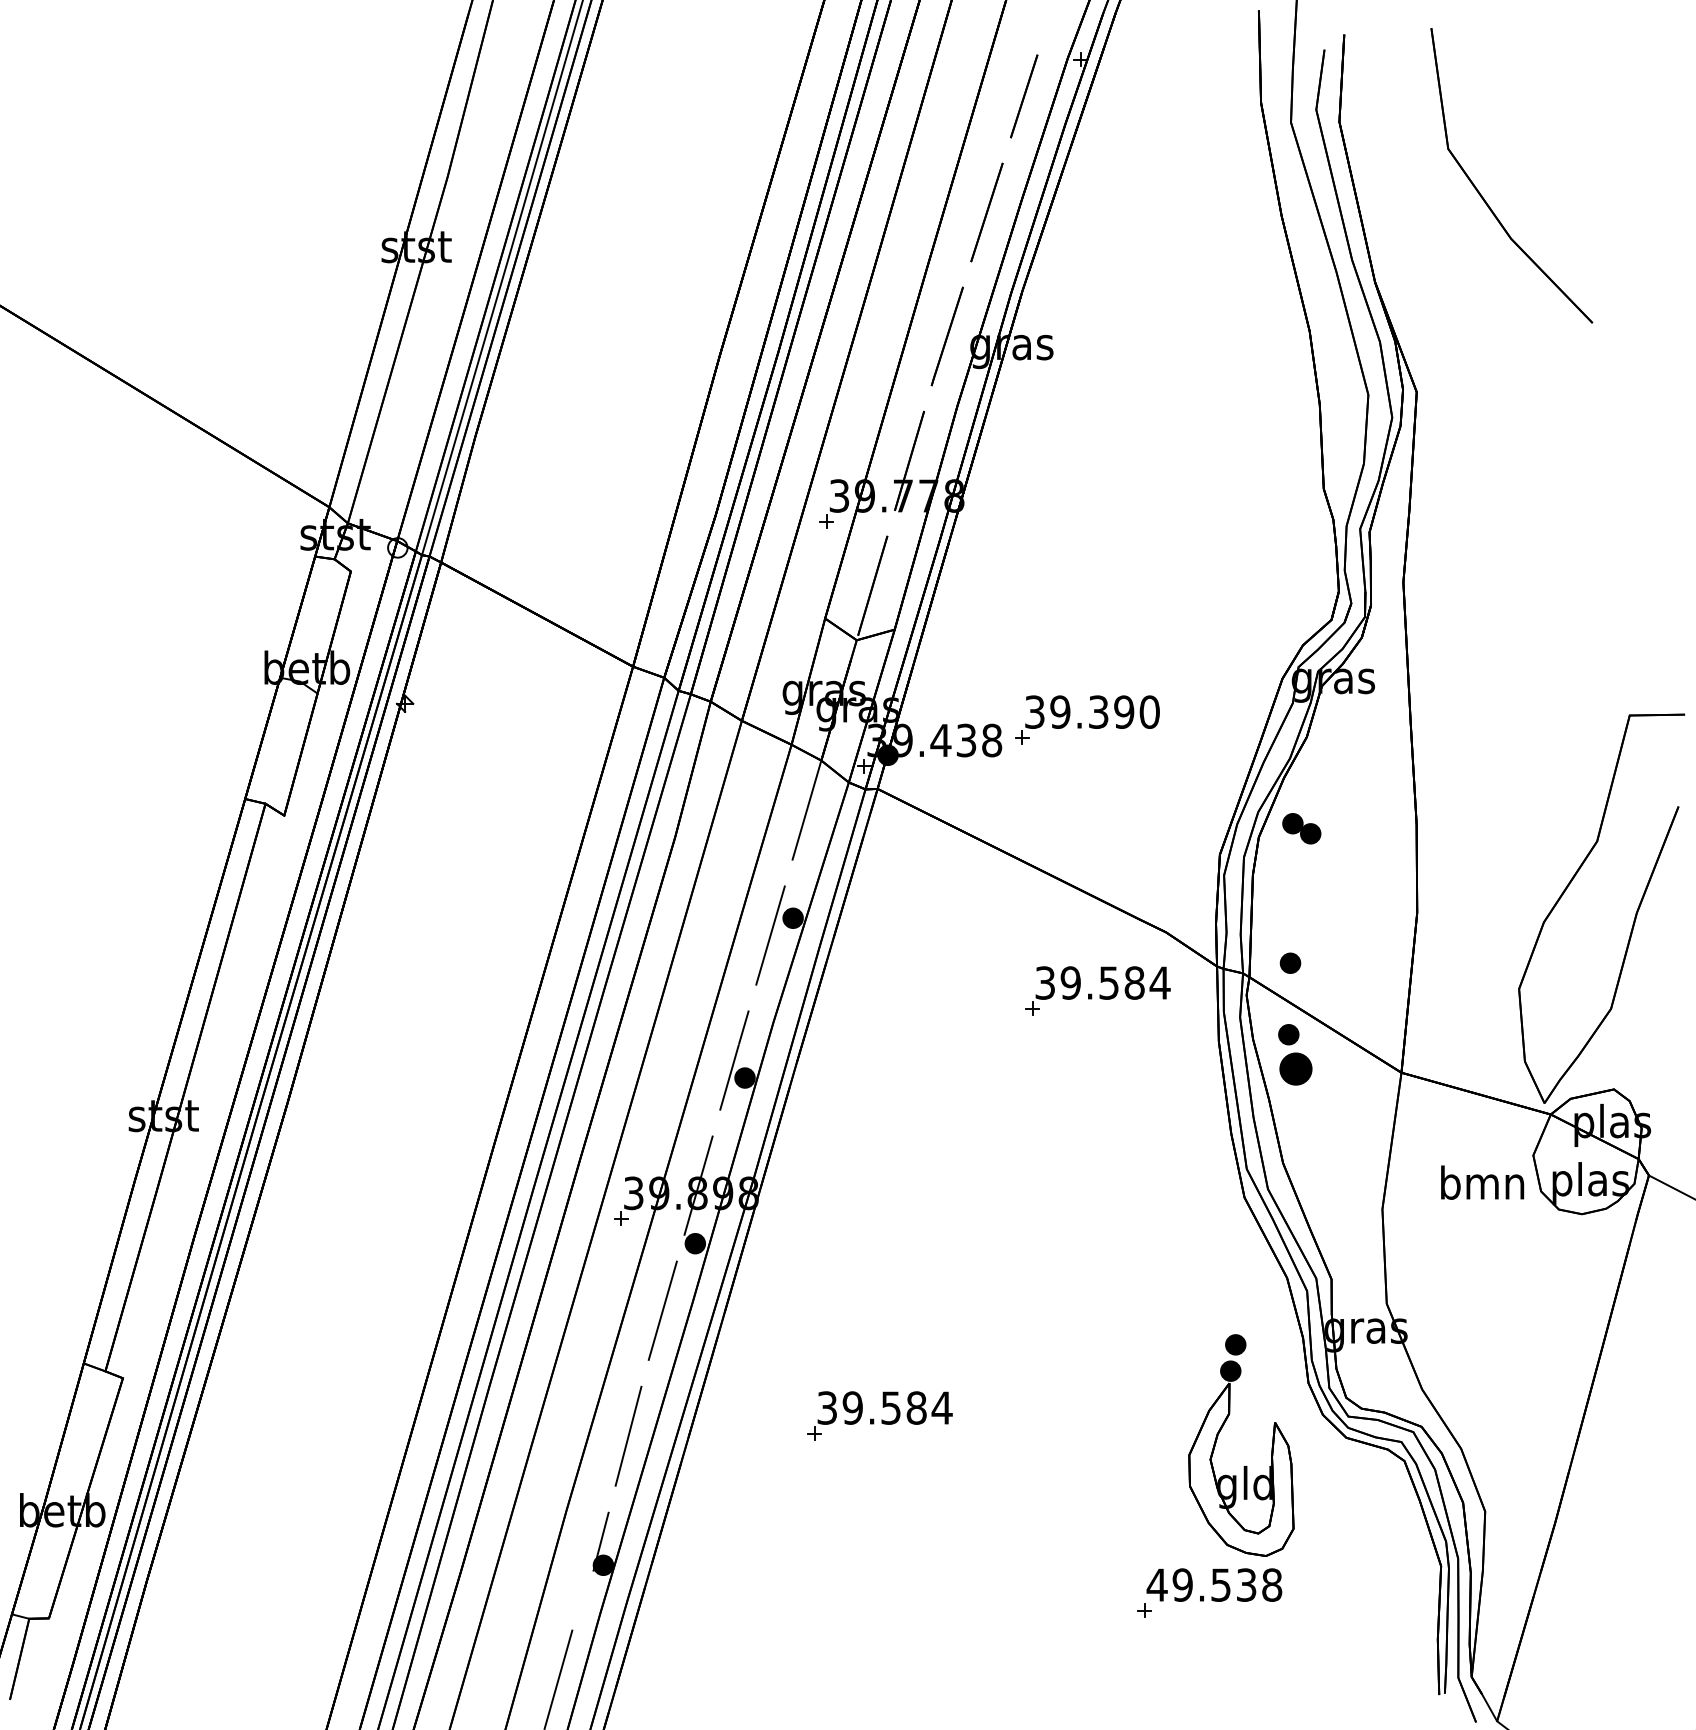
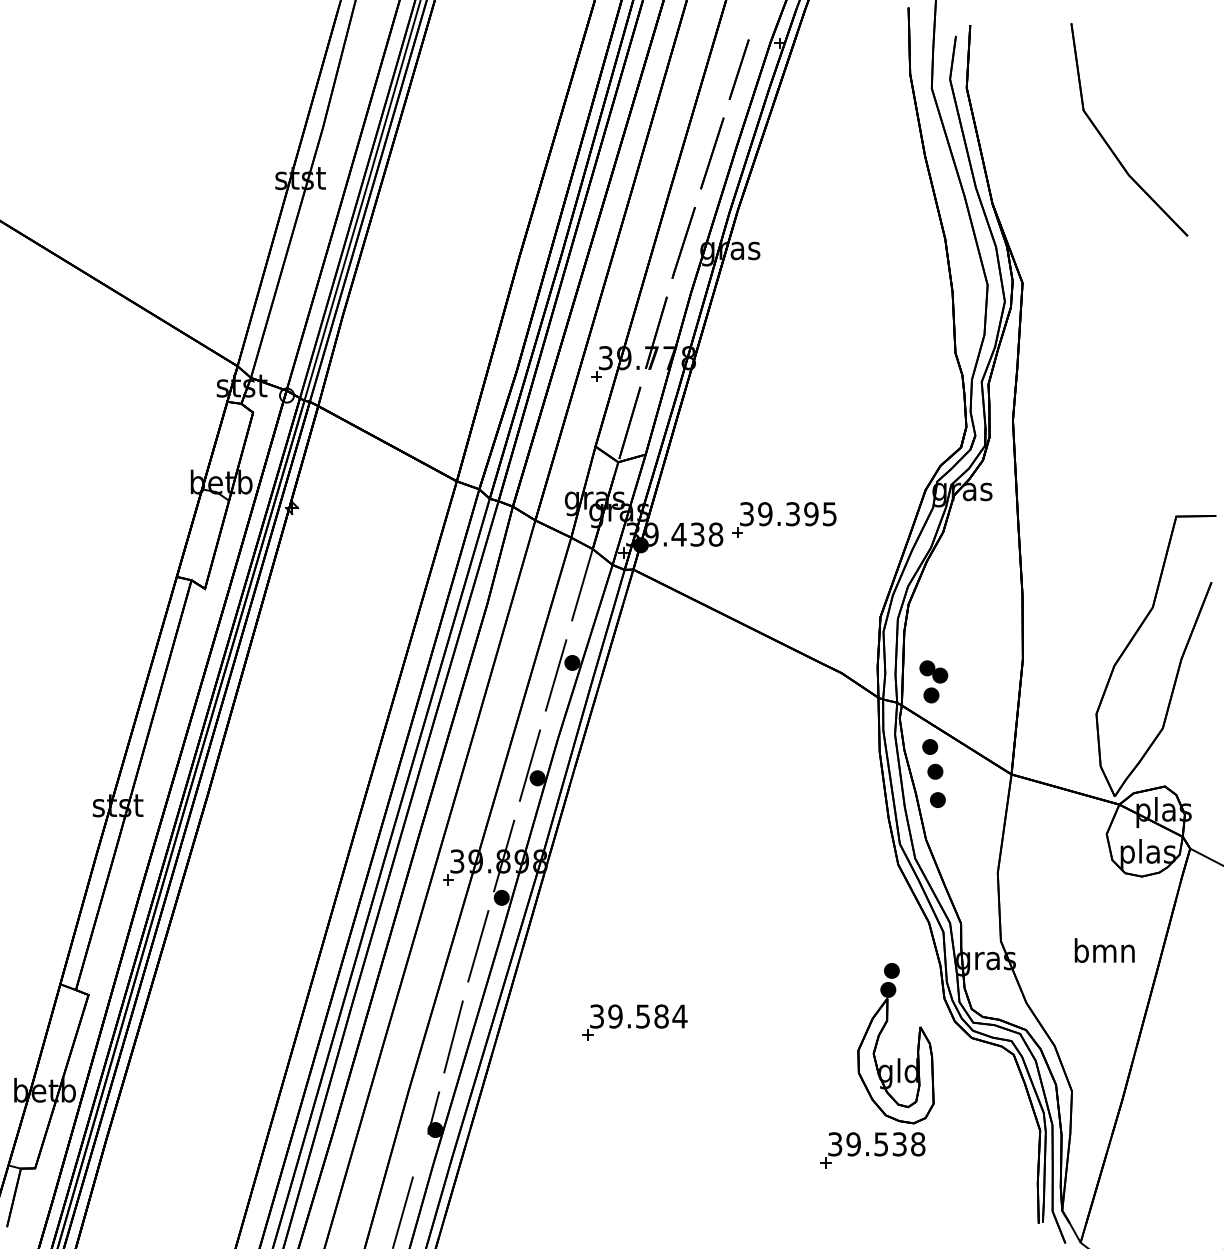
part: (1482, 195) -> (1108, 144), moved
text: (1149, 711) -> (829, 513), 39.390 -> 39.395
part: (1301, 828) -> (933, 671), moved
part: (1097, 990) -> (792, 715), removed
part: (1295, 1068) -> (935, 771), size x0.62
part: (1299, 1107) -> (937, 799), added
text: (1482, 1182) -> (1104, 950), moved
text: (1156, 1584) -> (834, 1143), 49.538 -> 39.538

